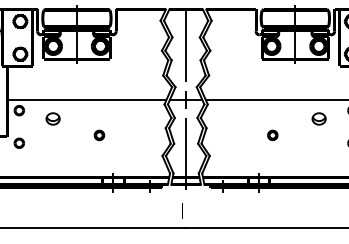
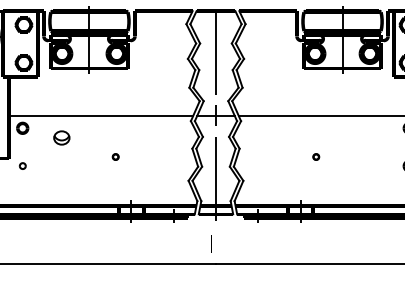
part: (318, 118) -> (369, 137), removed
part: (99, 134) -> (115, 156), size x0.6
part: (272, 134) -> (315, 156), size x0.6
part: (19, 142) -> (22, 165), size x0.6

